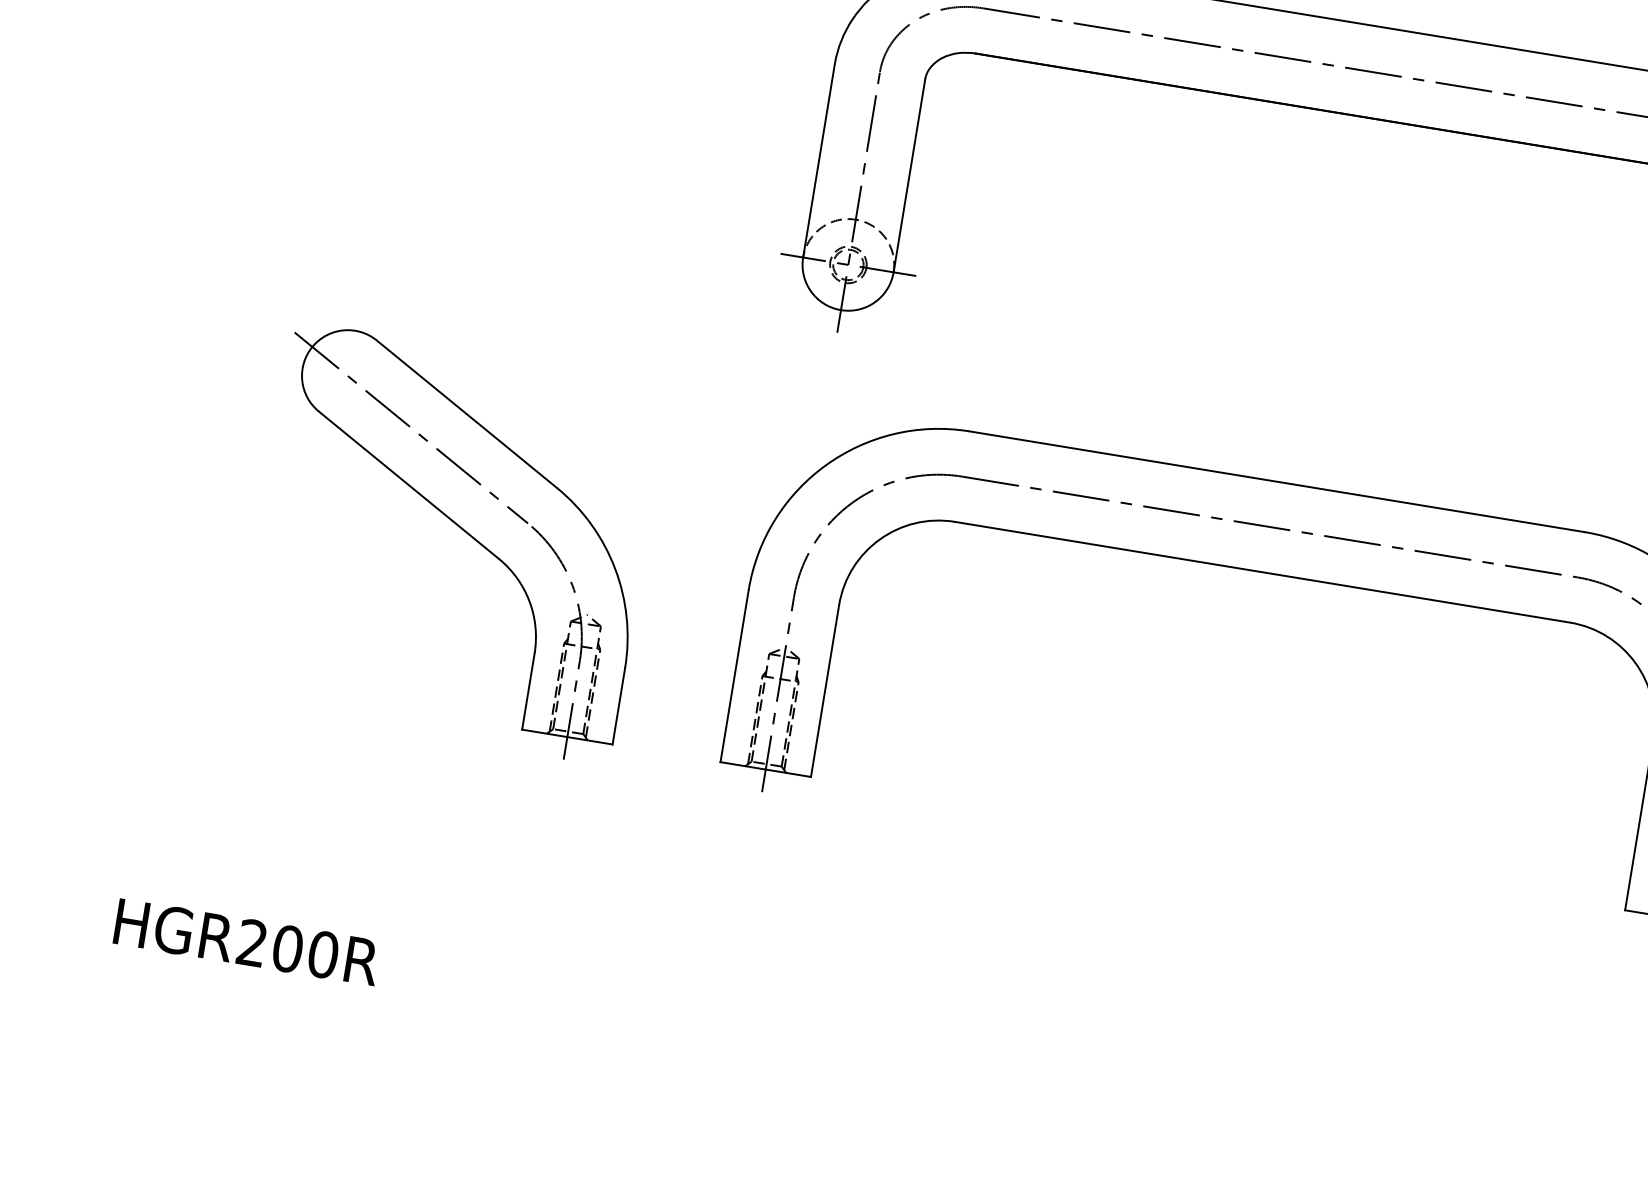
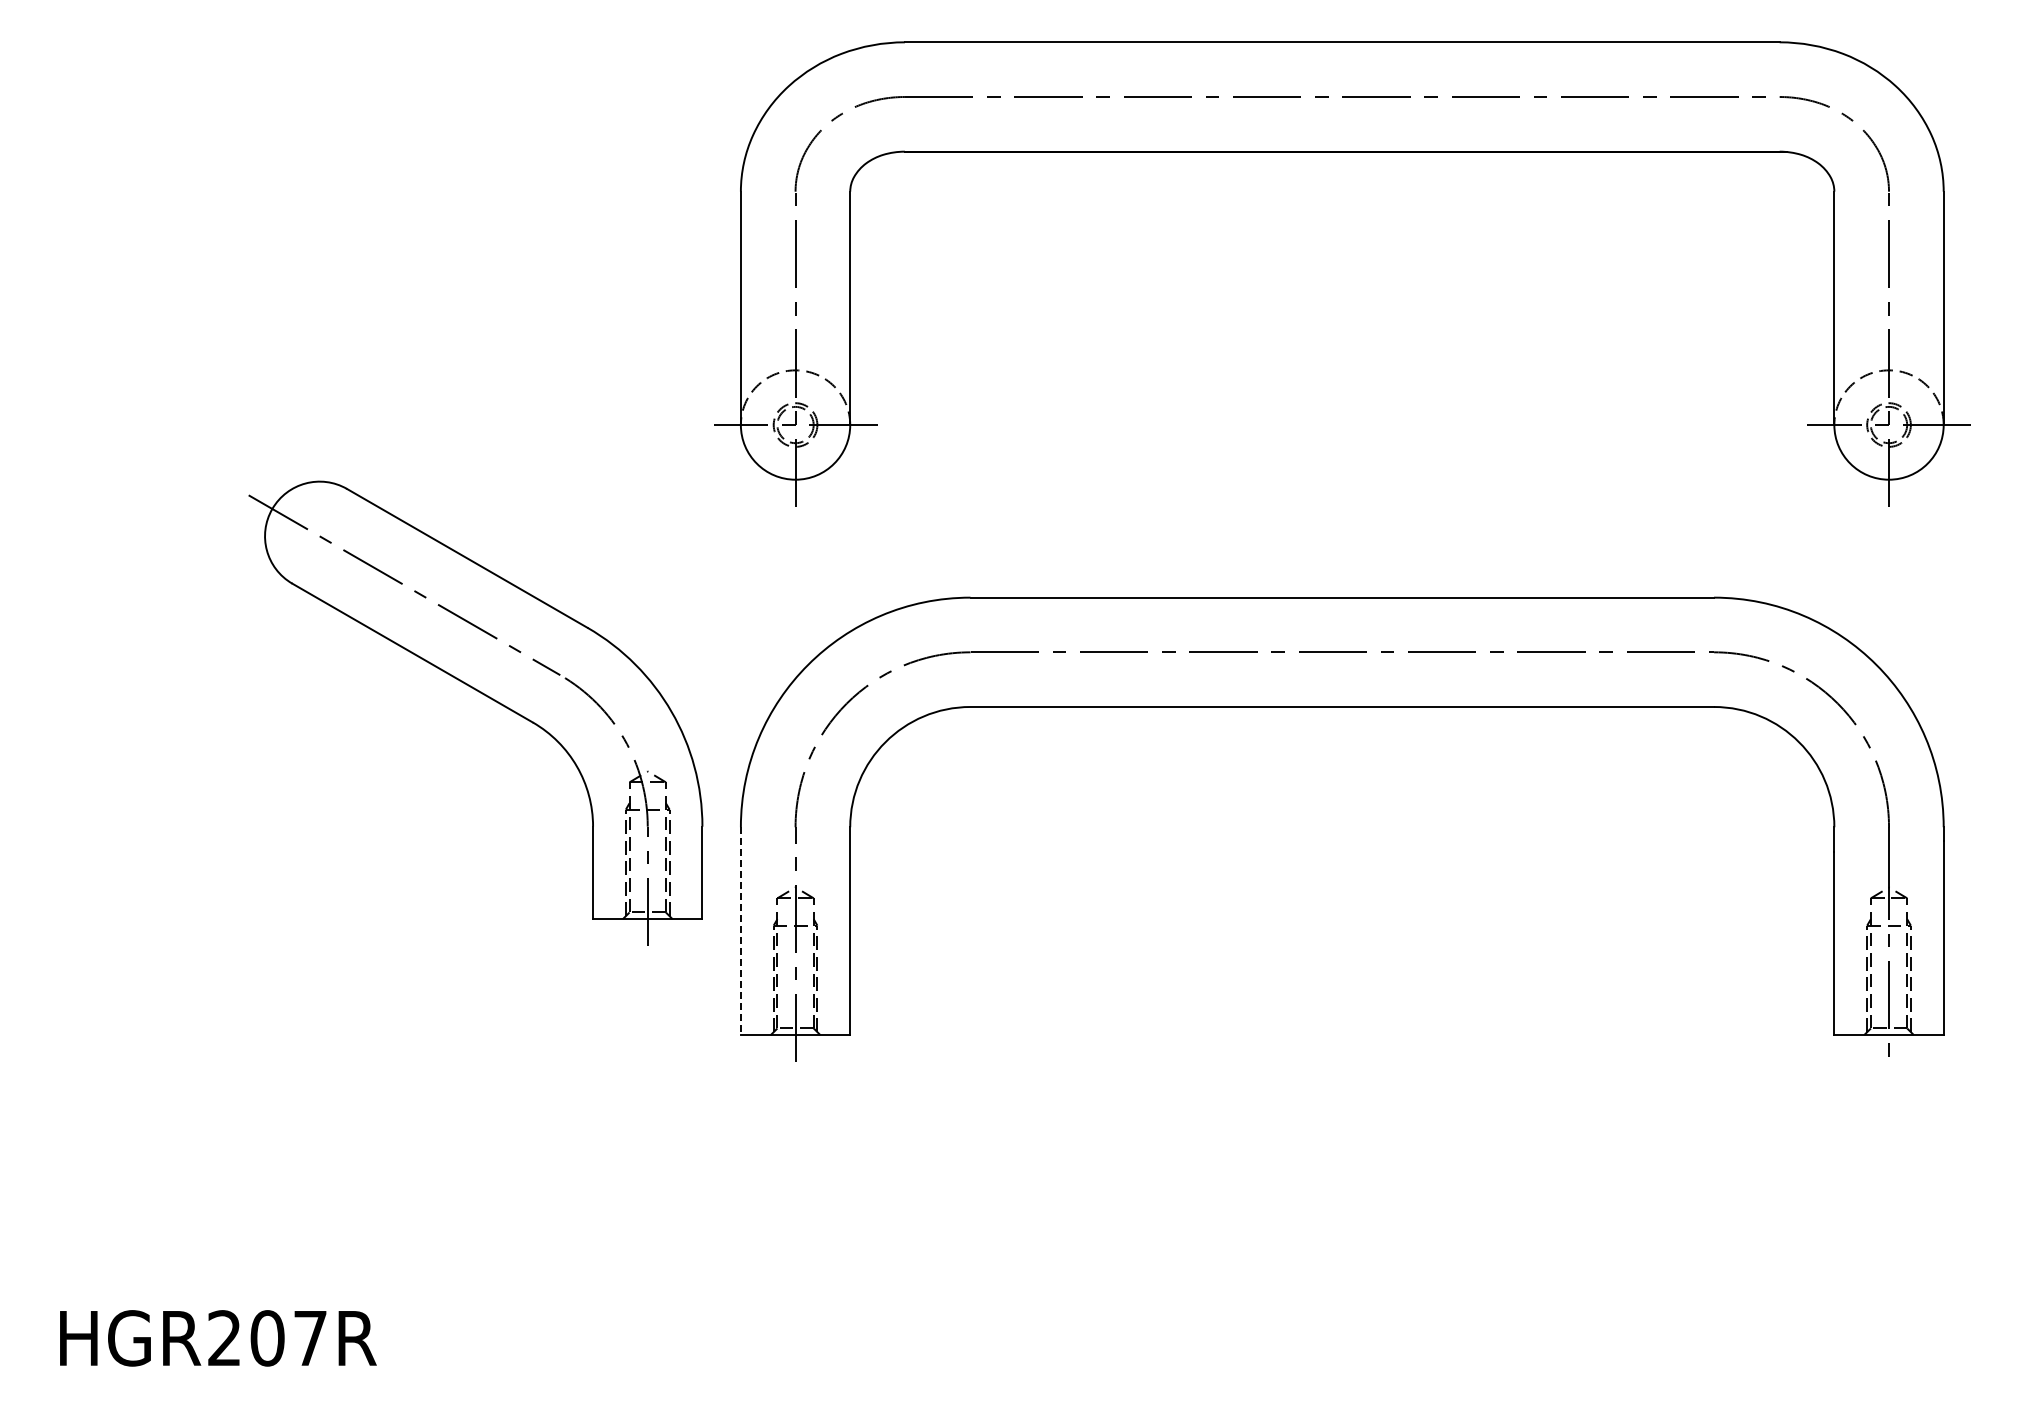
part: (461, 529) -> (483, 695), moved
line: (734, 676) -> (740, 931), solid -> dashed
text: (323, 954) -> (310, 1338), HGR200R -> HGR207R

